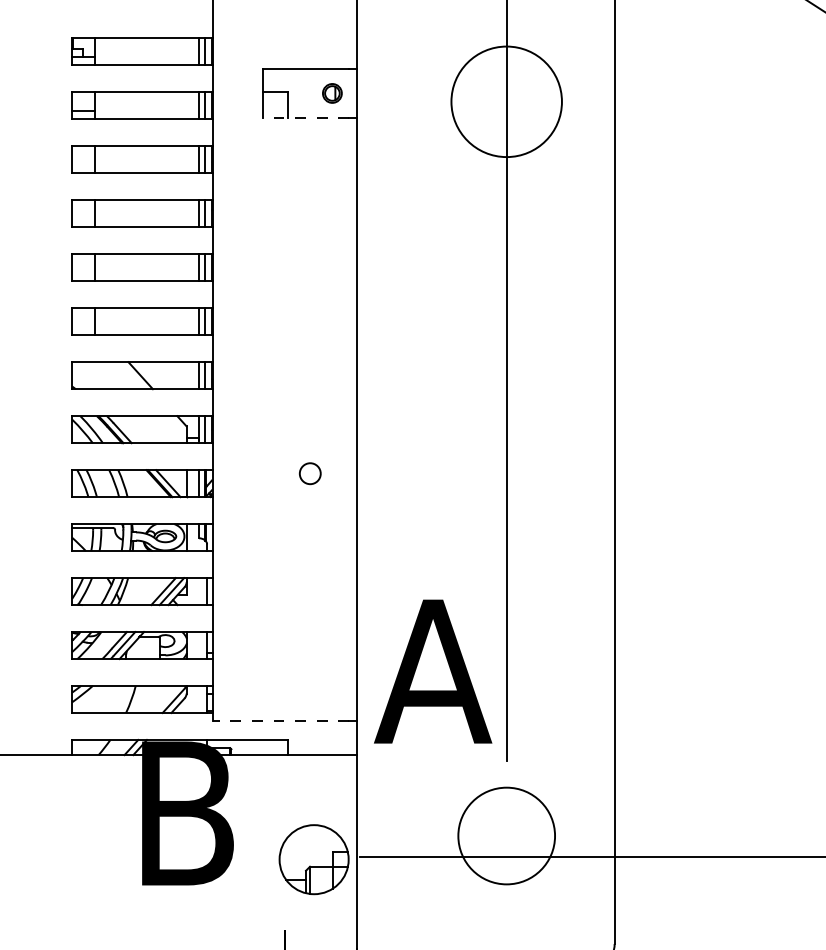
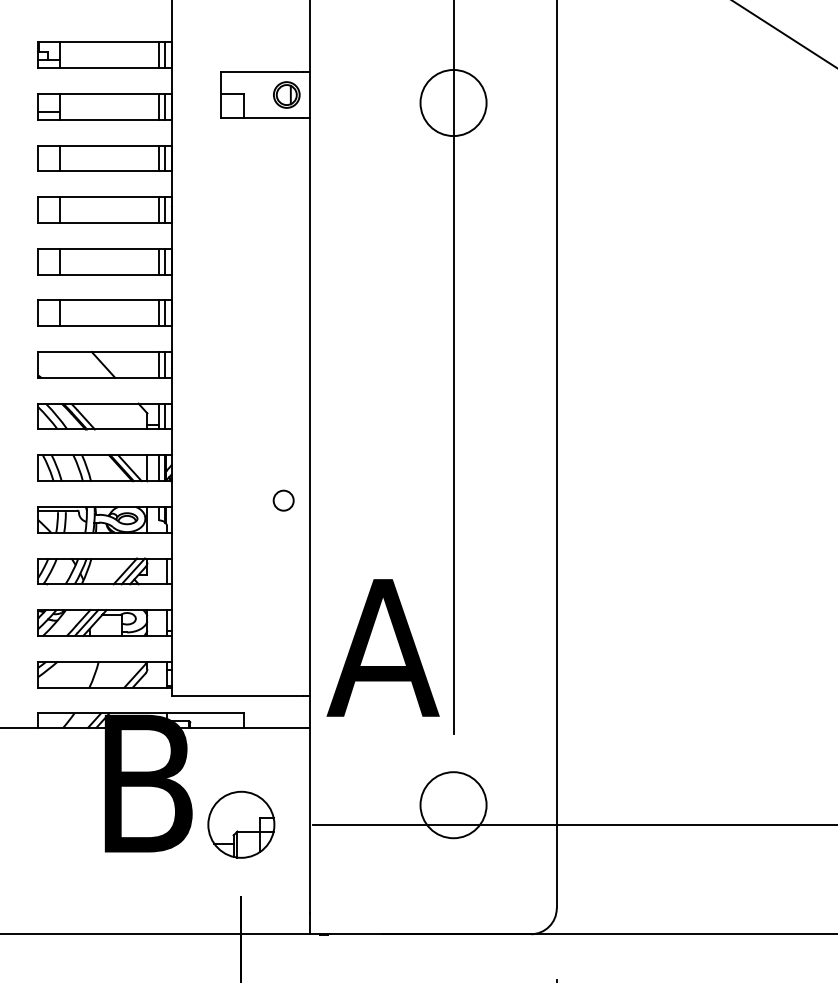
part: (332, 92) -> (286, 94), size x1.43
circle: (506, 102) -> (453, 103), size x0.62
line: (305, 118) -> (261, 118), dashed -> solid
circle: (310, 473) -> (283, 500), moved
line: (280, 721) -> (237, 695), dashed -> solid
circle: (506, 836) -> (453, 805), size x0.71
part: (314, 859) -> (241, 824), moved

